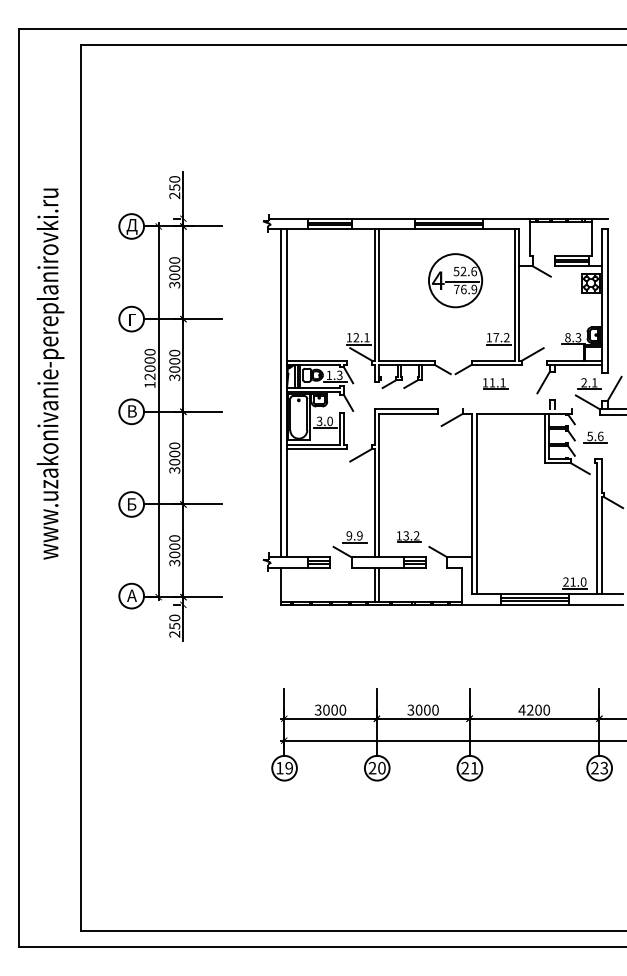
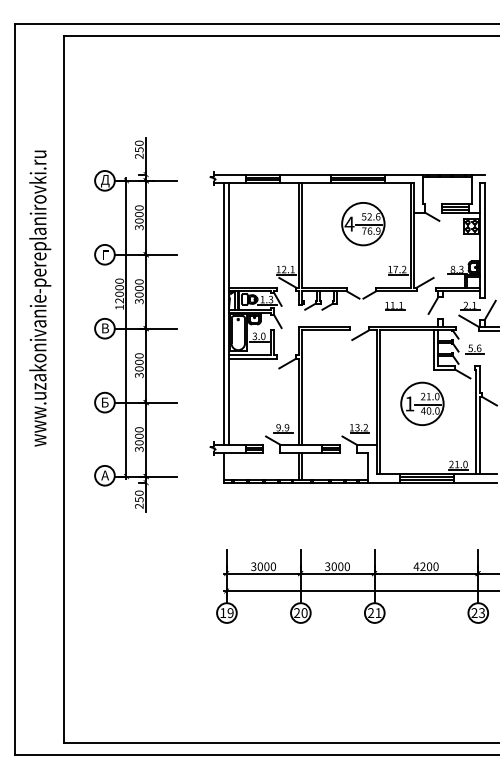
line: (517, 409) -> (412, 326), added
part: (529, 505) -> (422, 403), added
part: (409, 536) -> (360, 428), moved

